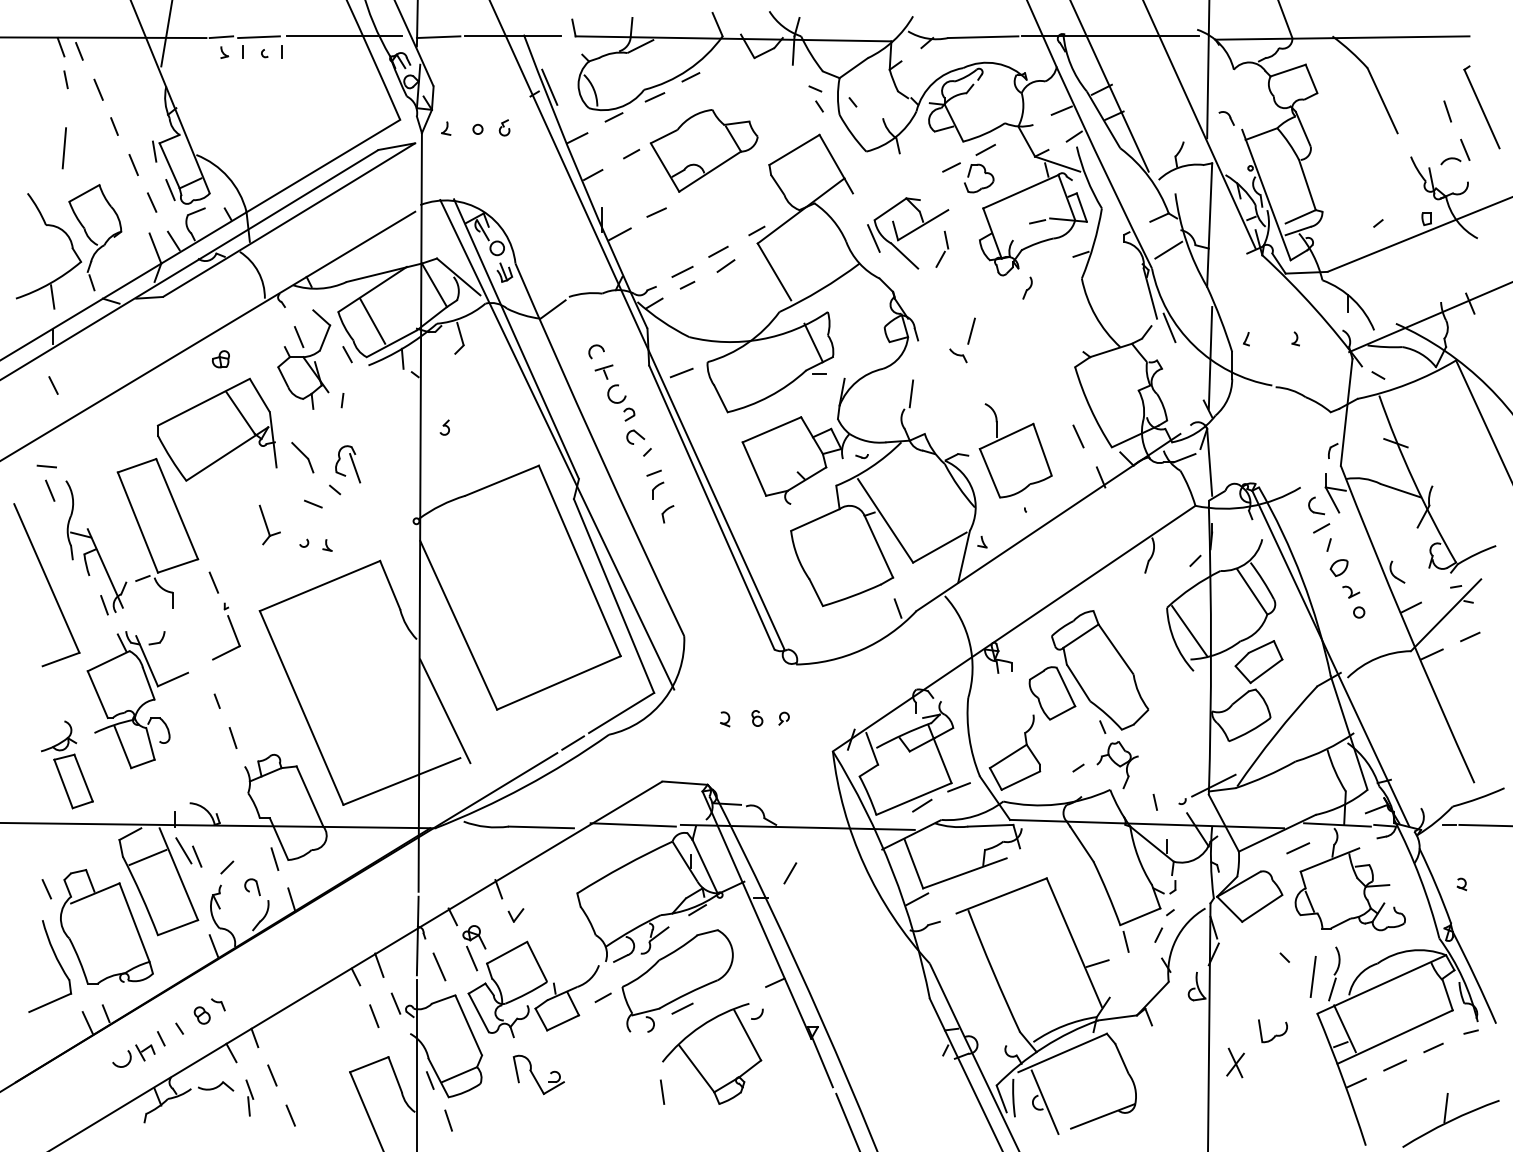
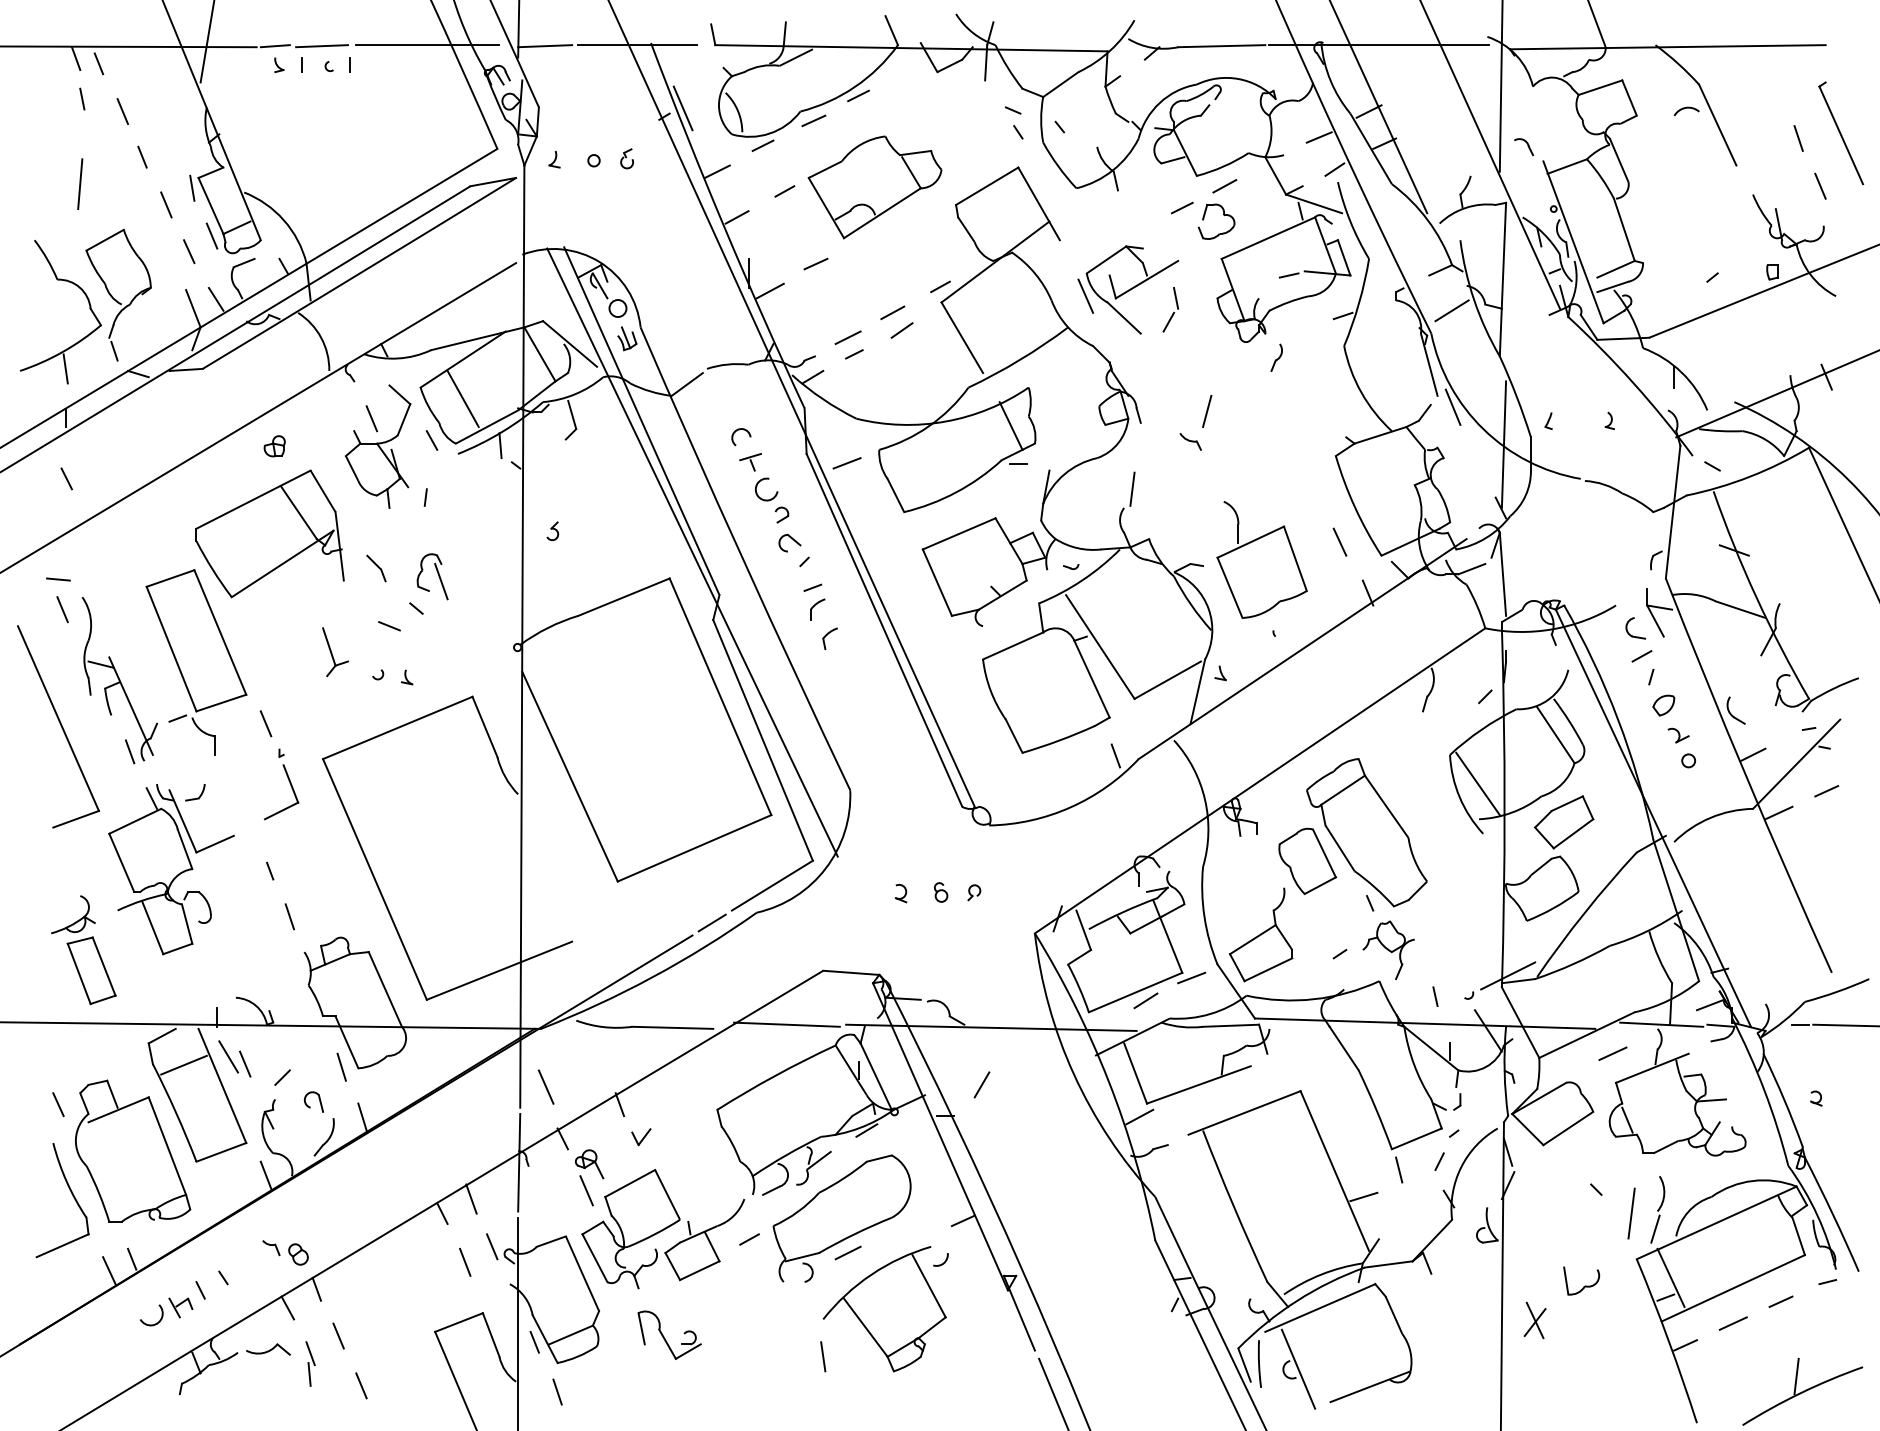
arc: (1449, 159) -> (1684, 109), moved
part: (302, 457) -> (376, 568), size x0.7
line: (445, 711) -> (553, 883), removed
line: (438, 966) -> (545, 1086), moved
part: (202, 1015) -> (298, 1254), moved

